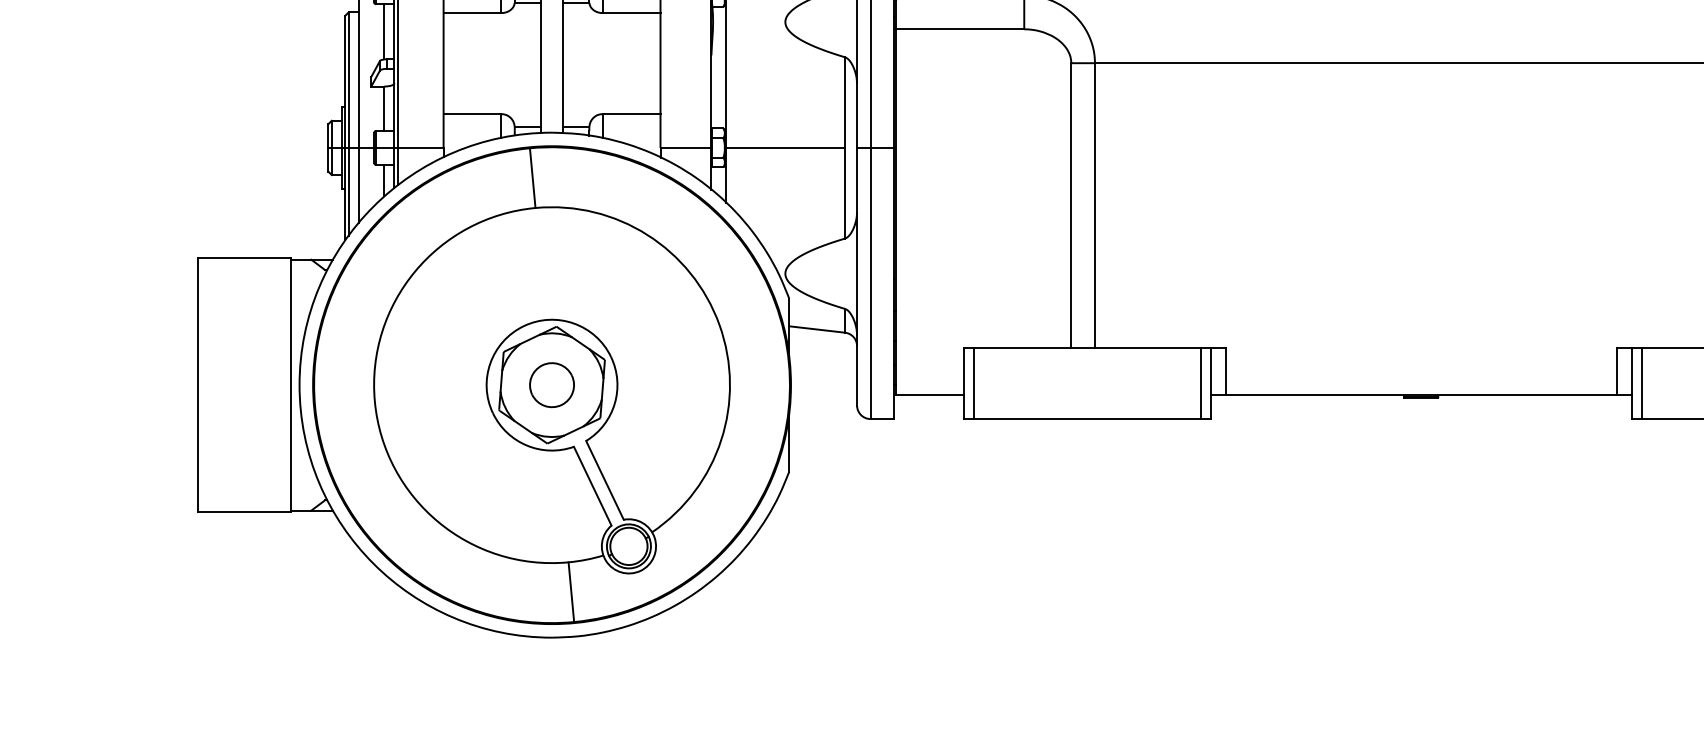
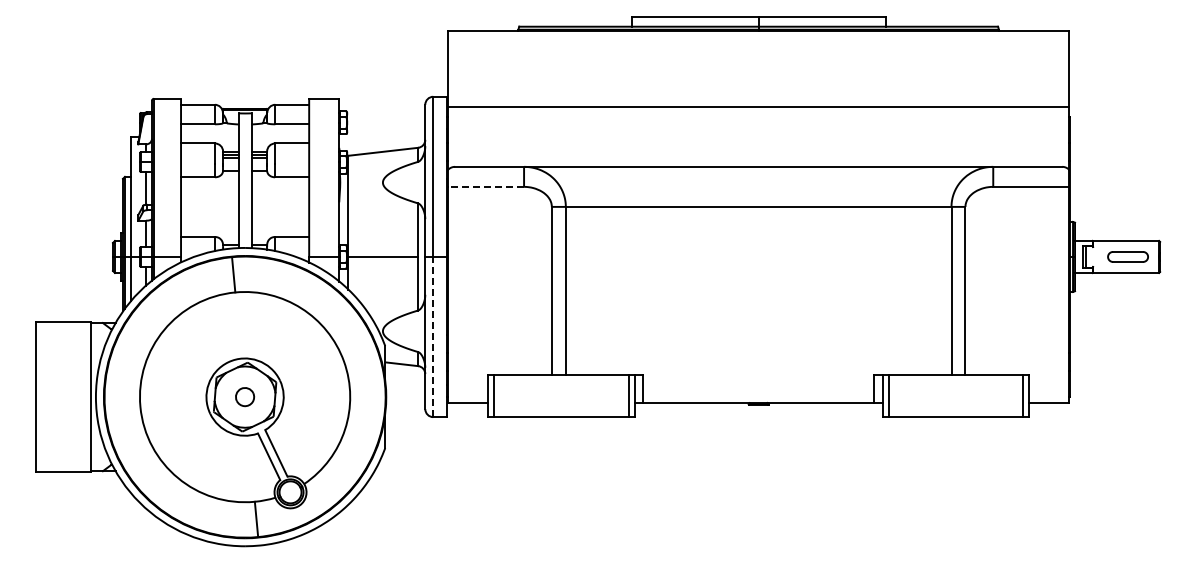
line: (960, 28) -> (486, 186), solid -> dashed
line: (870, 282) -> (433, 336), solid -> dashed
part: (551, 384) -> (244, 396), size x0.7

